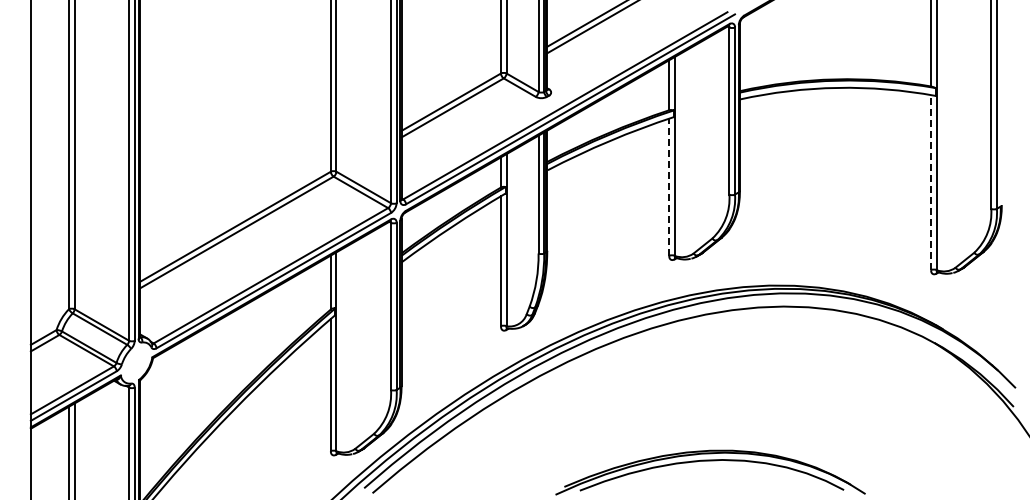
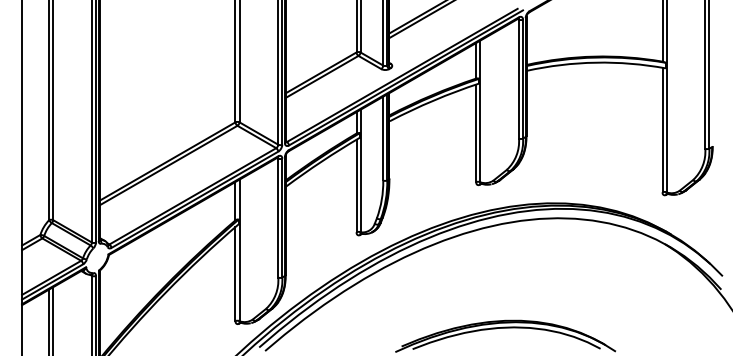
line: (931, 182) -> (662, 129), dashed -> solid
line: (669, 187) -> (476, 133), dashed -> solid

